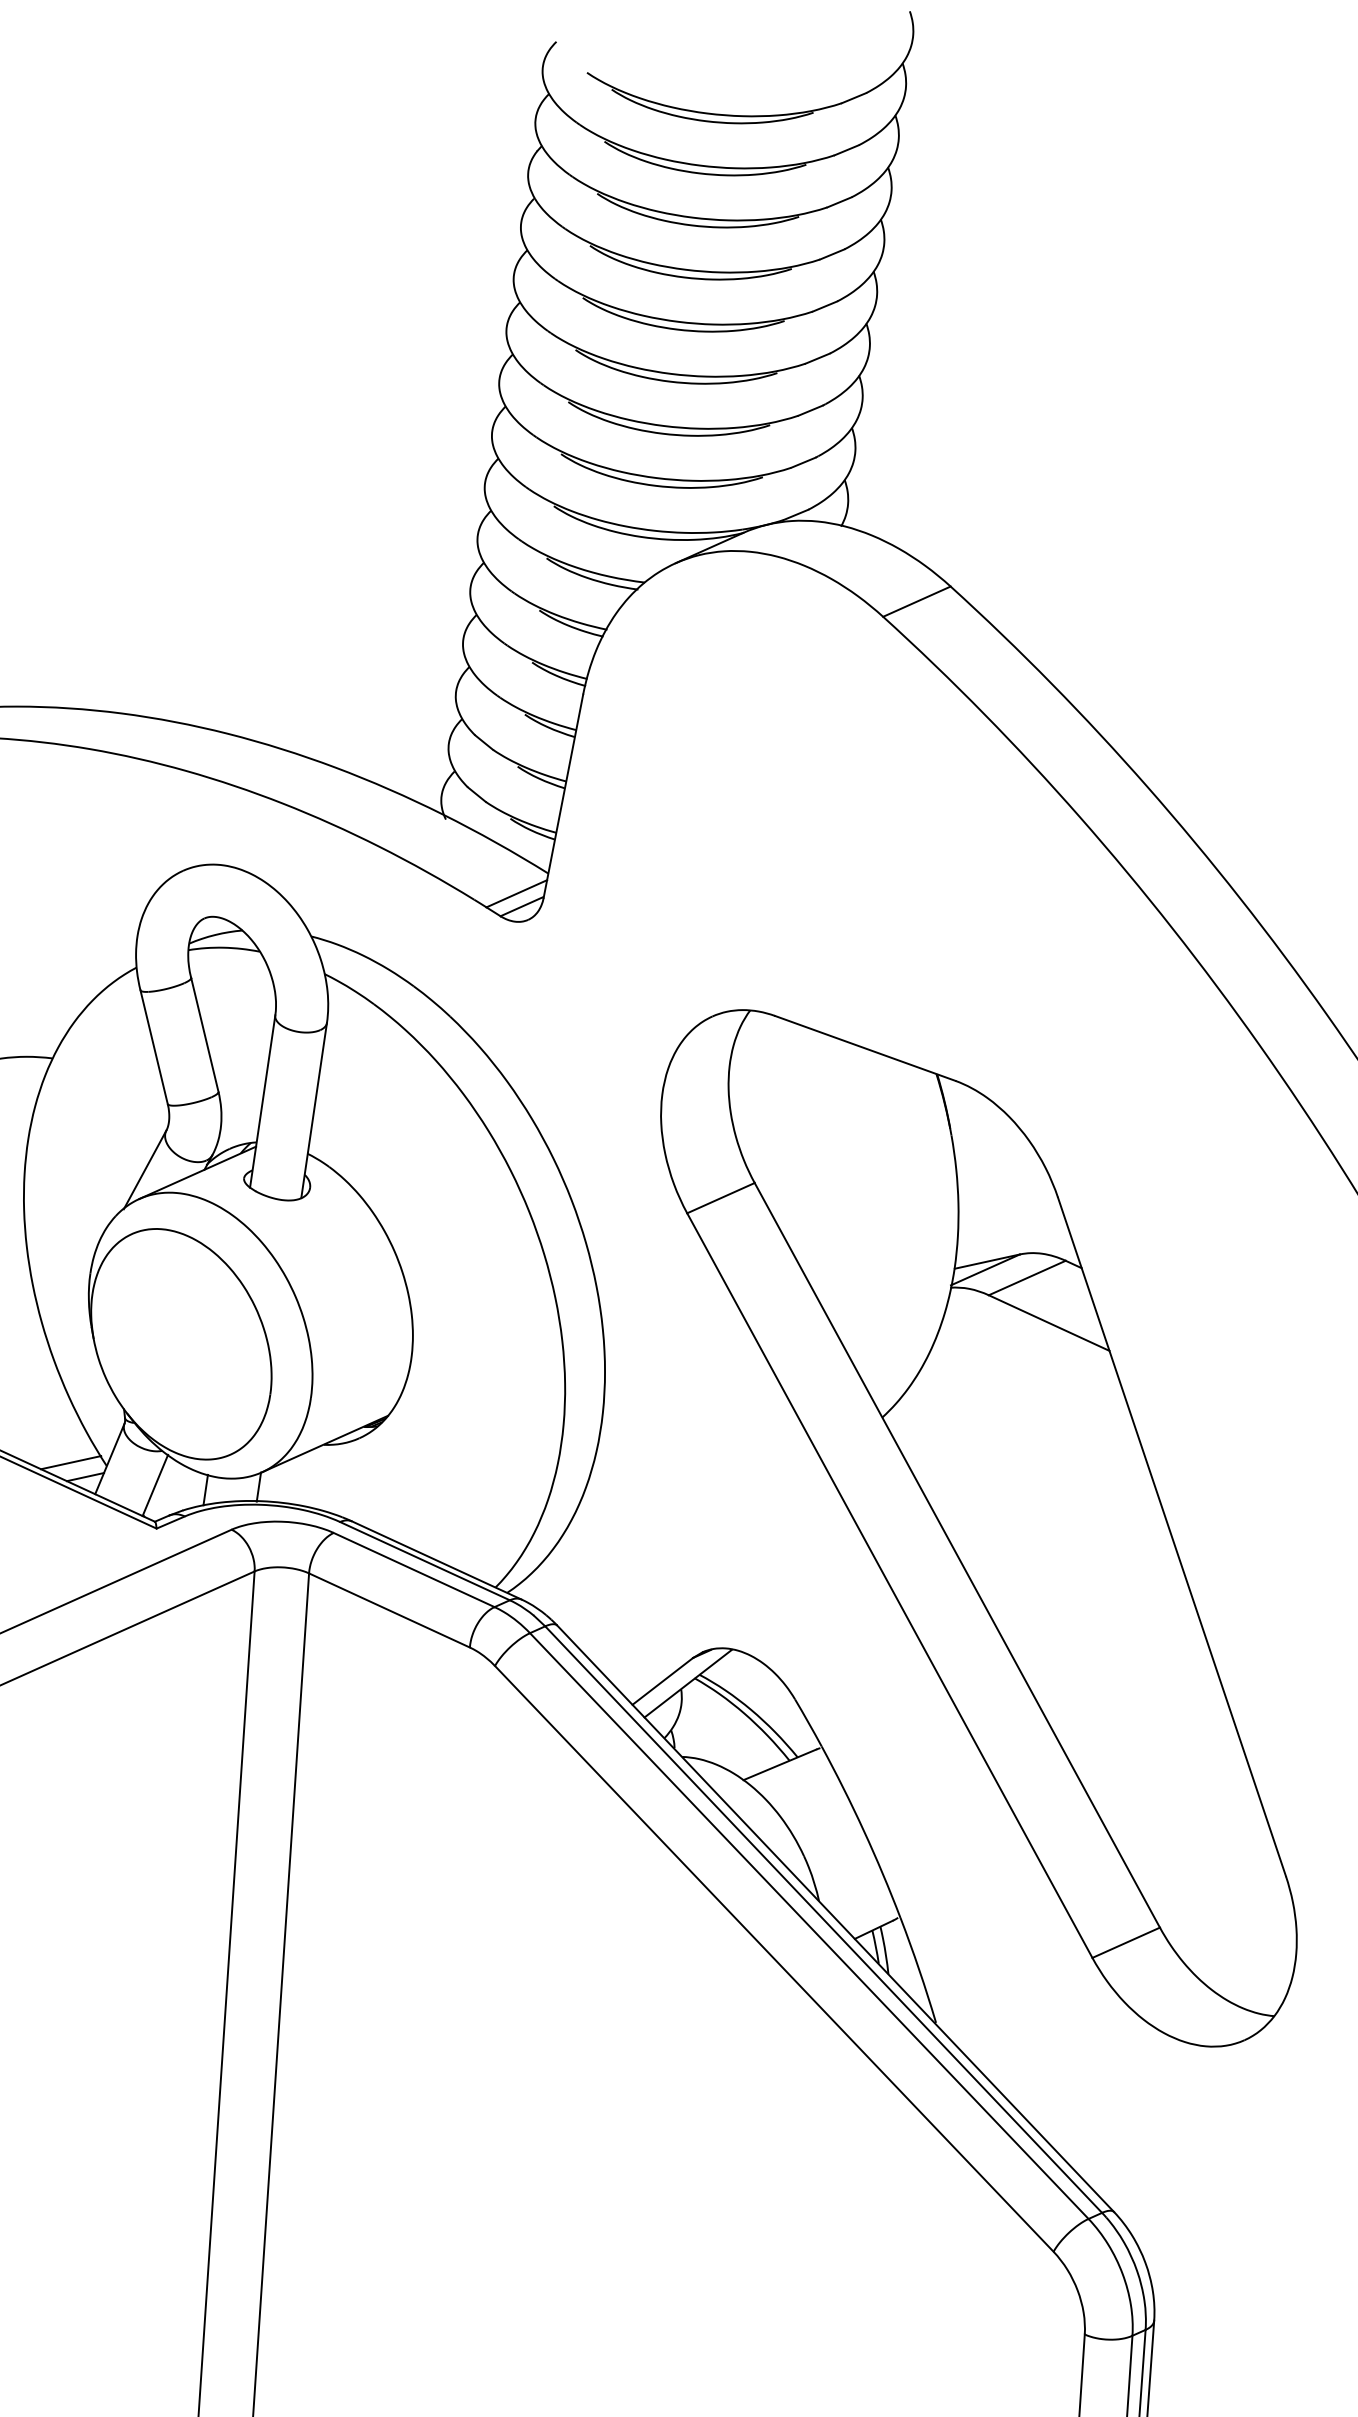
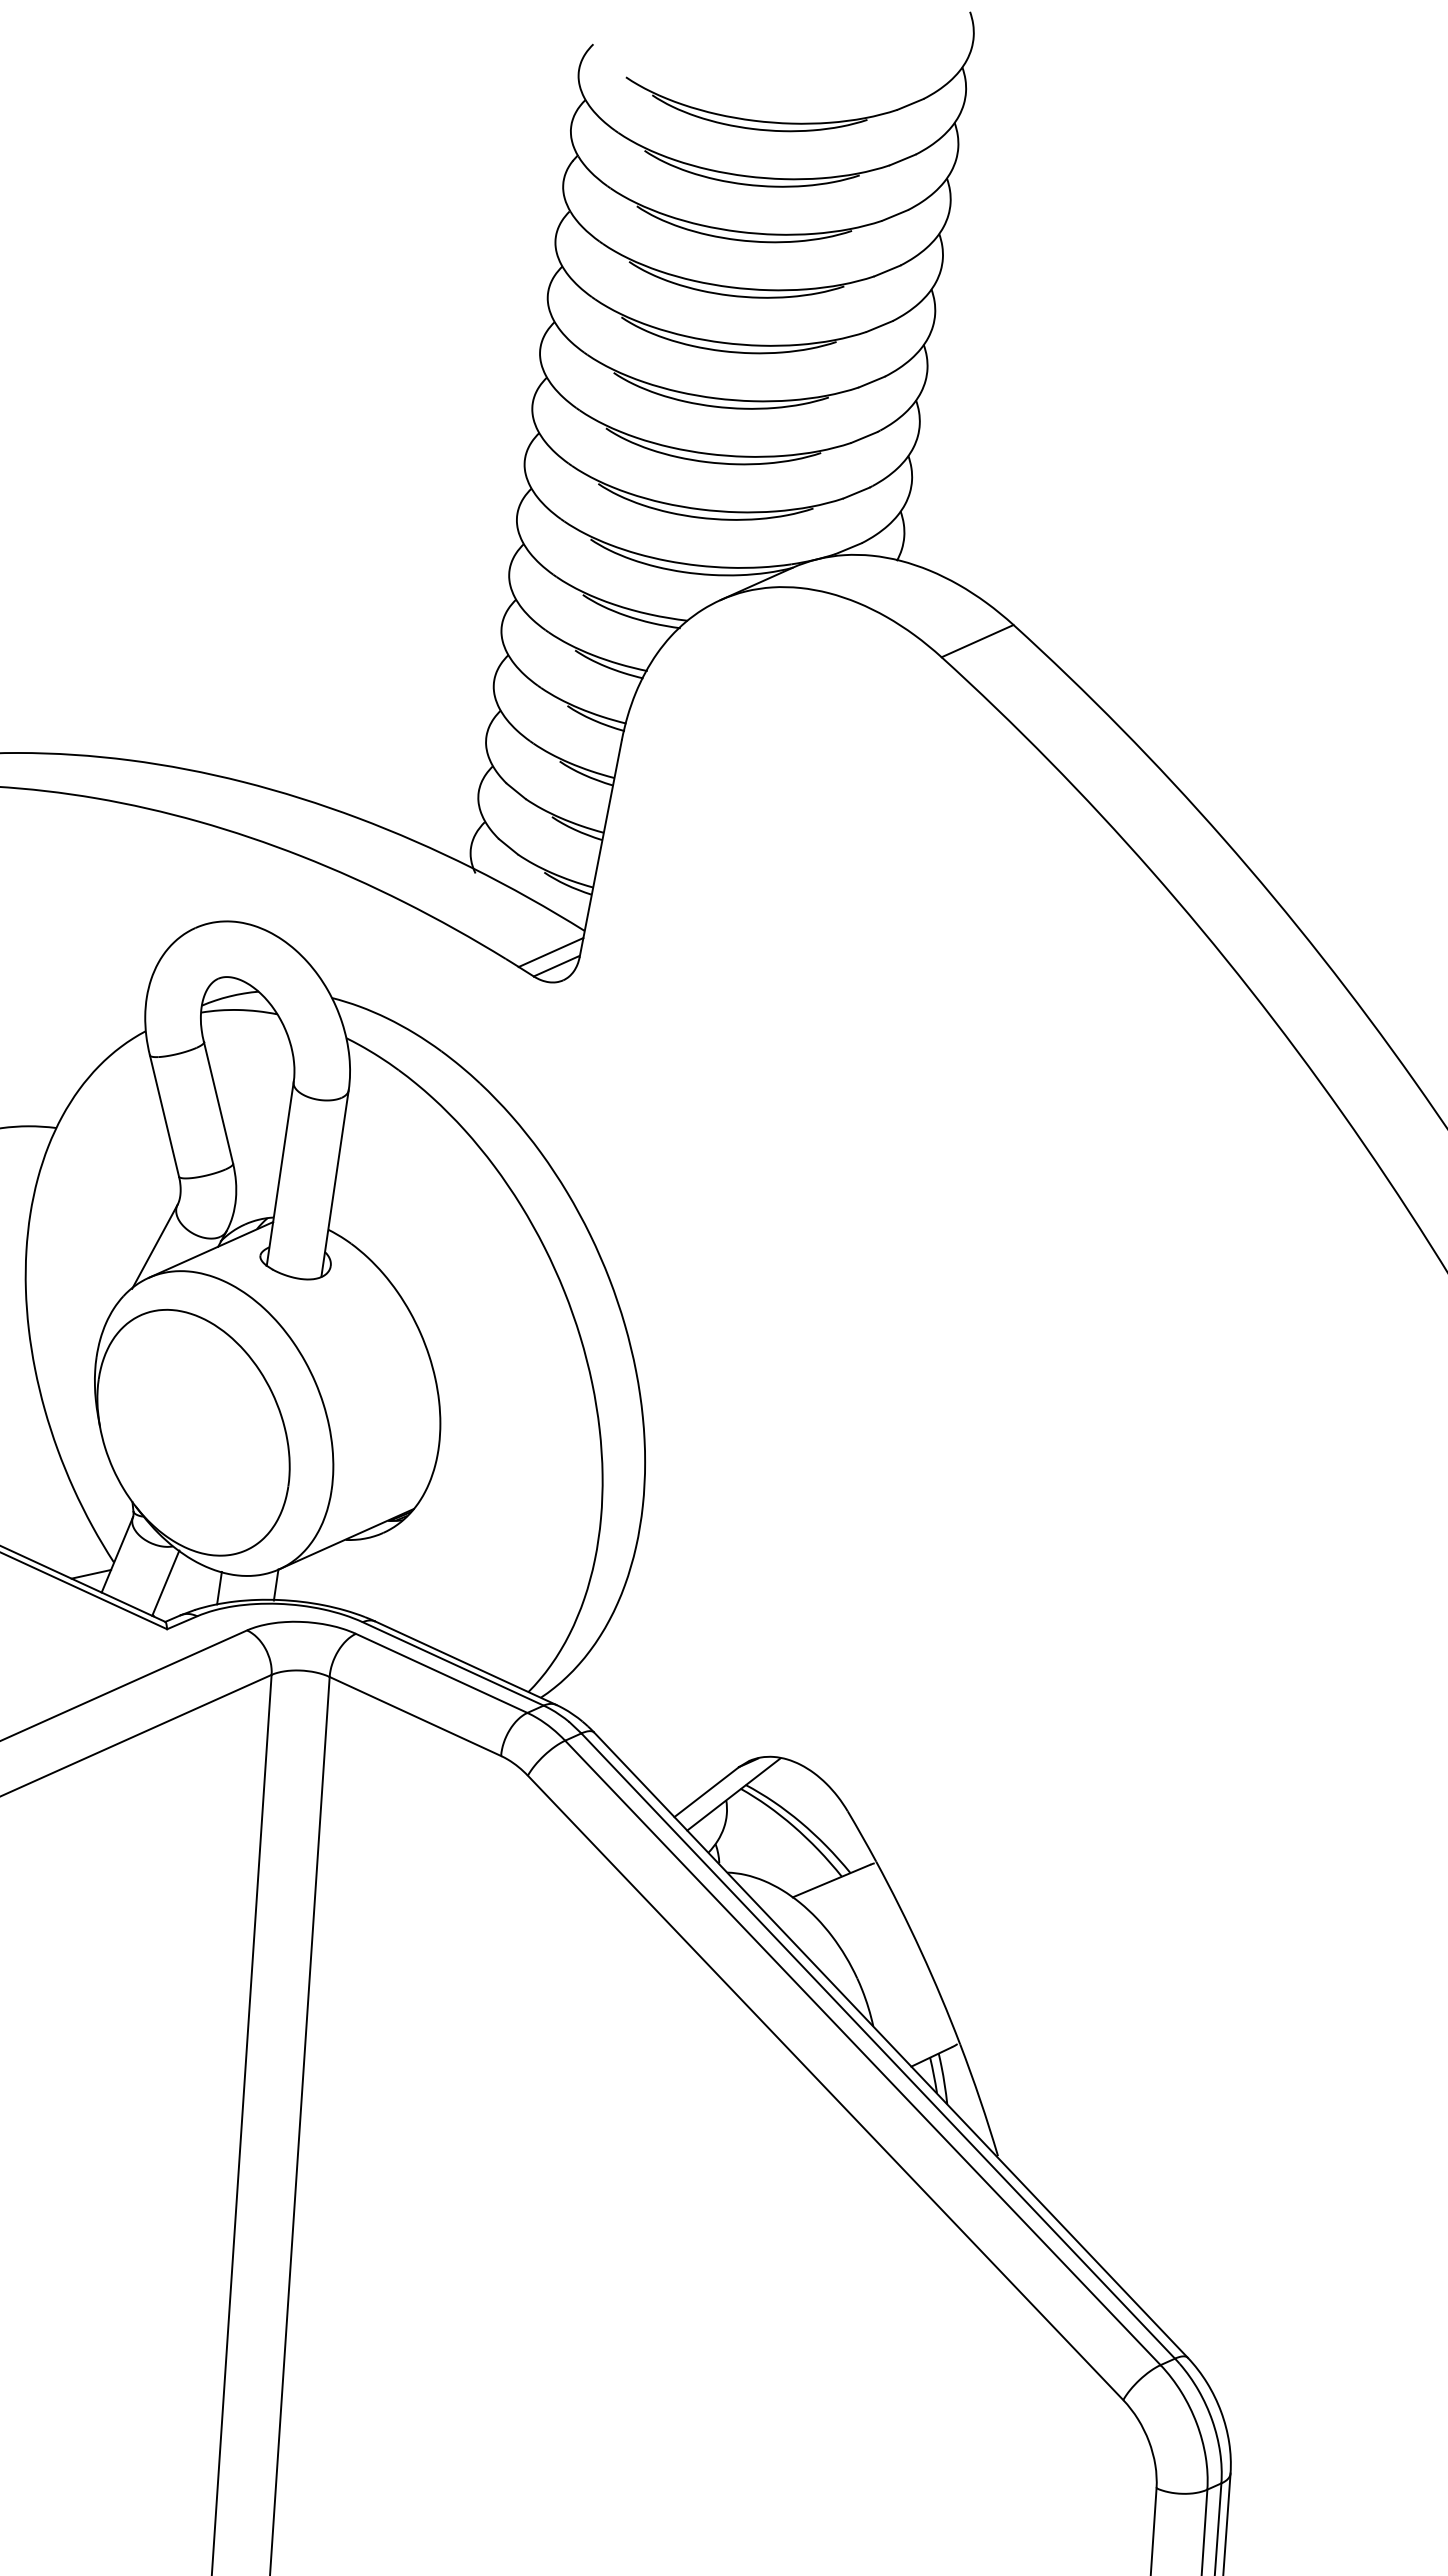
line: (71, 1462) -> (76, 1558), removed
part: (978, 1527) -> (1043, 1628), removed

